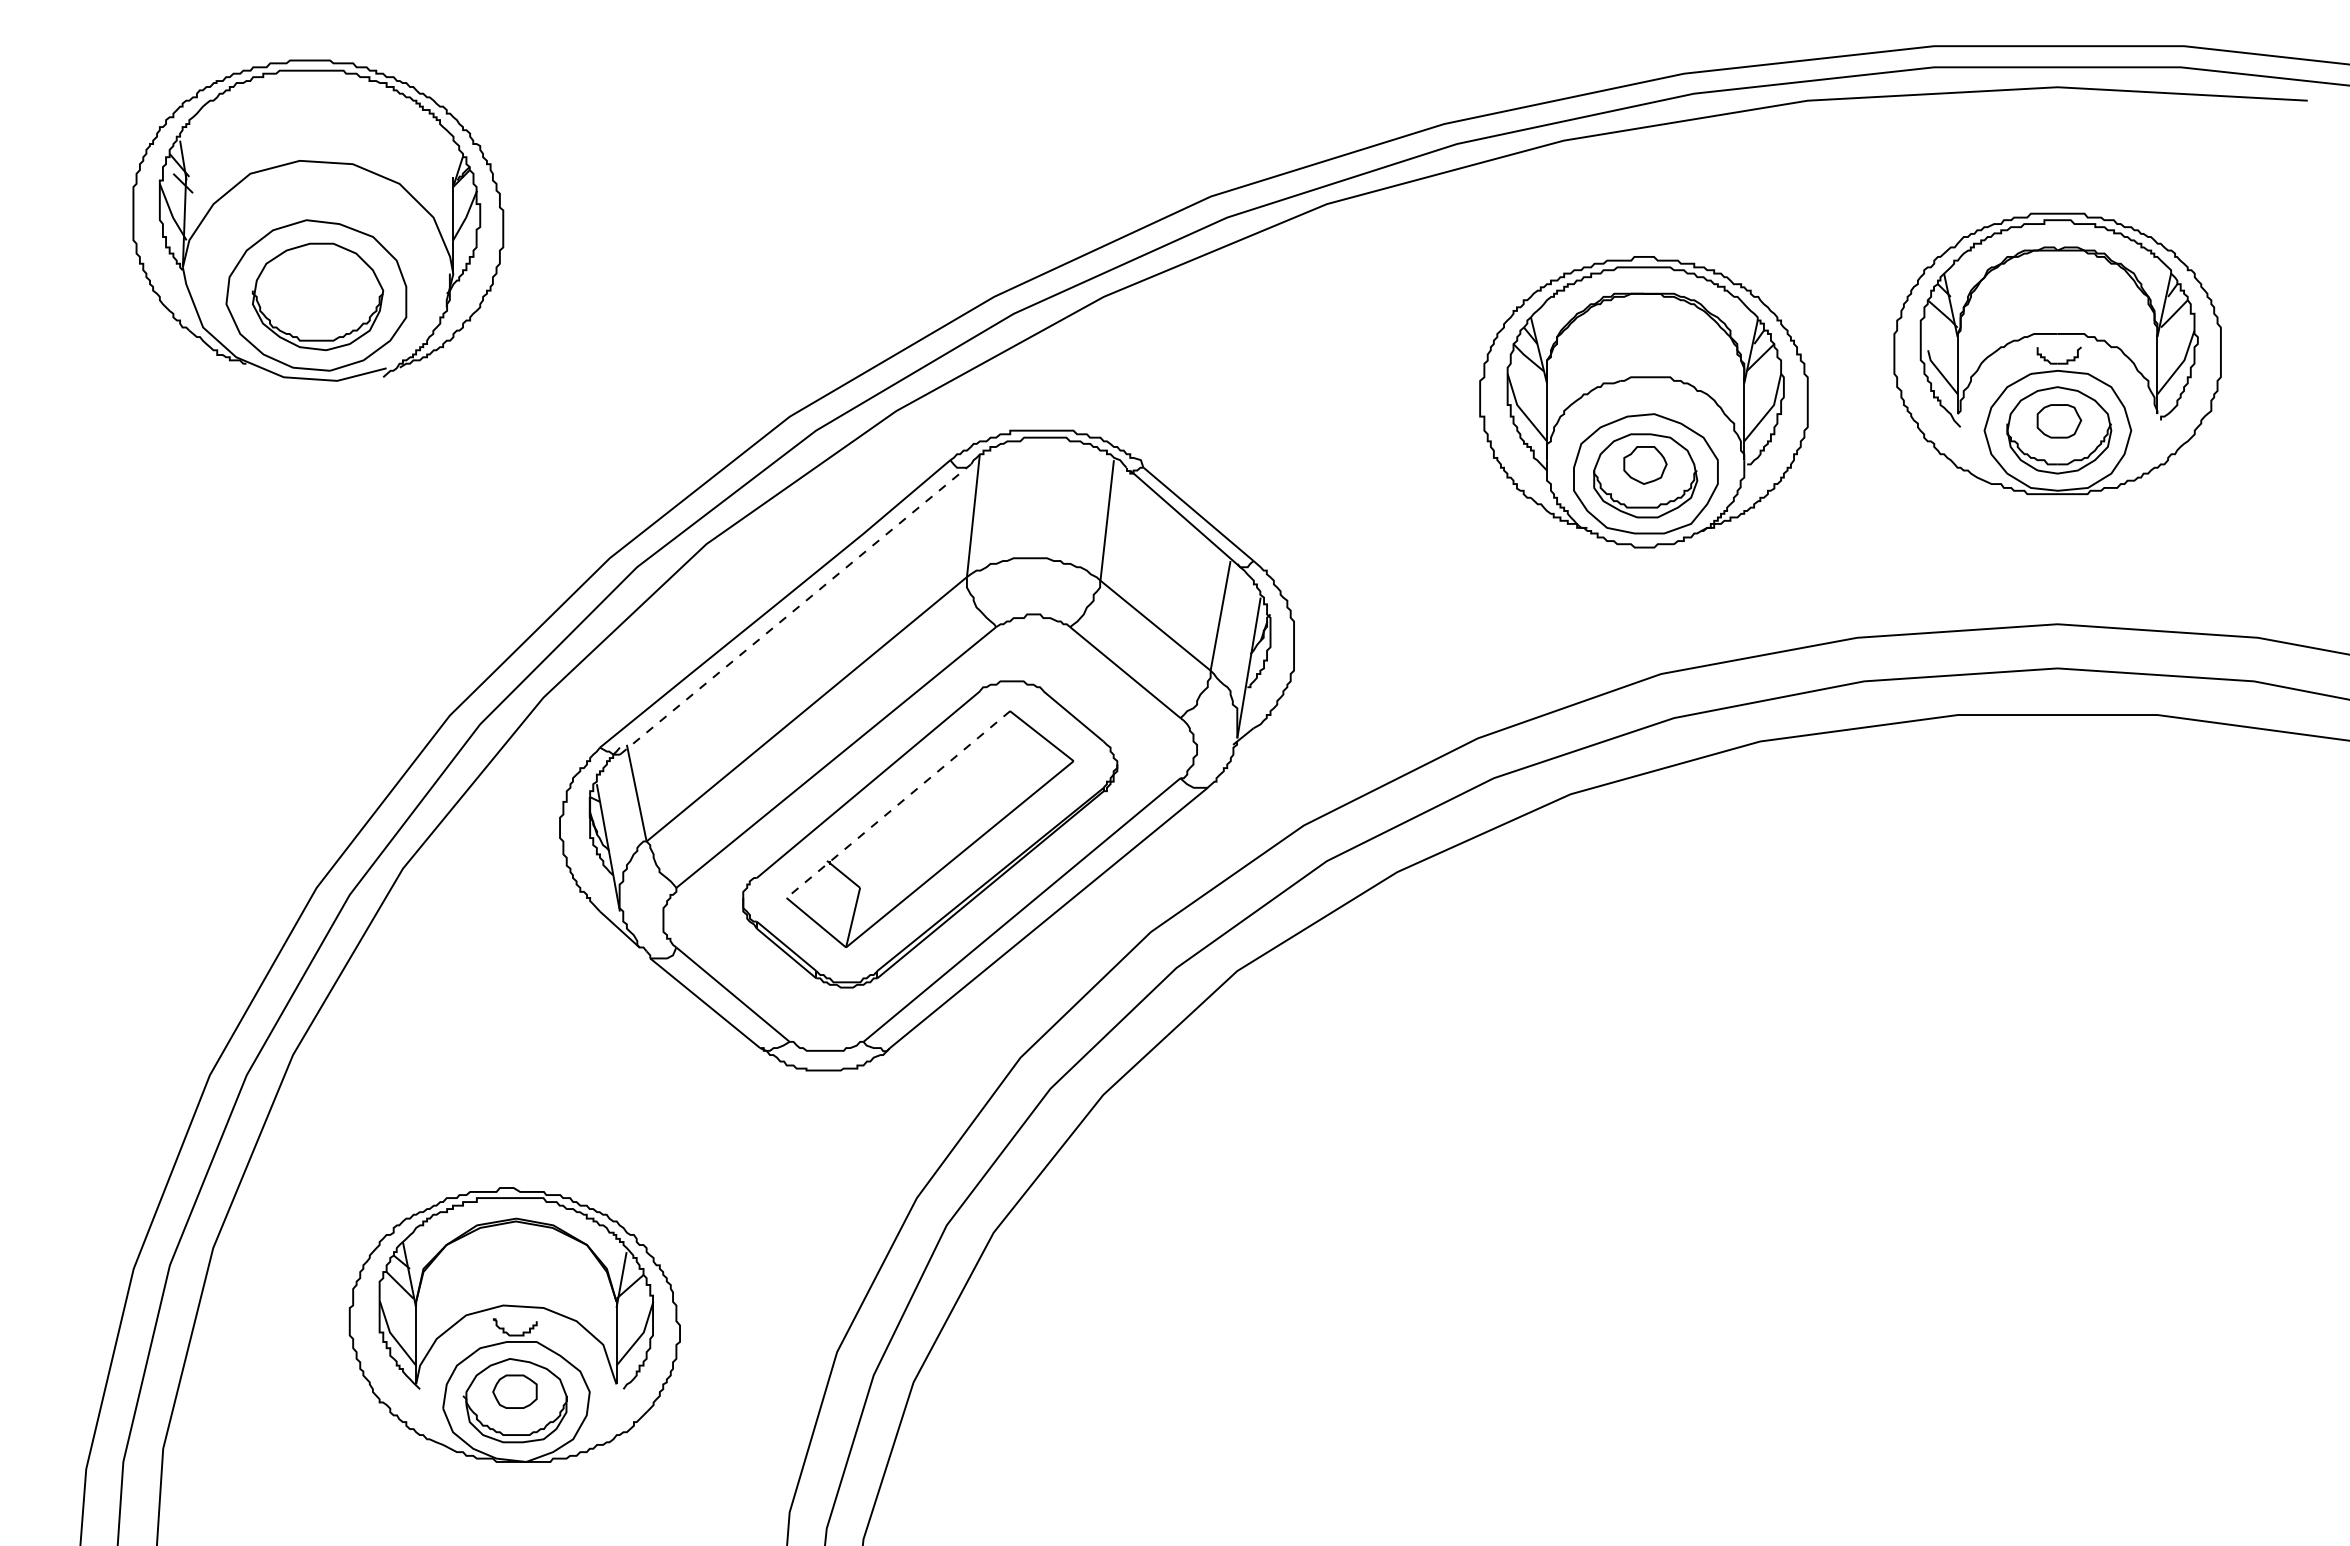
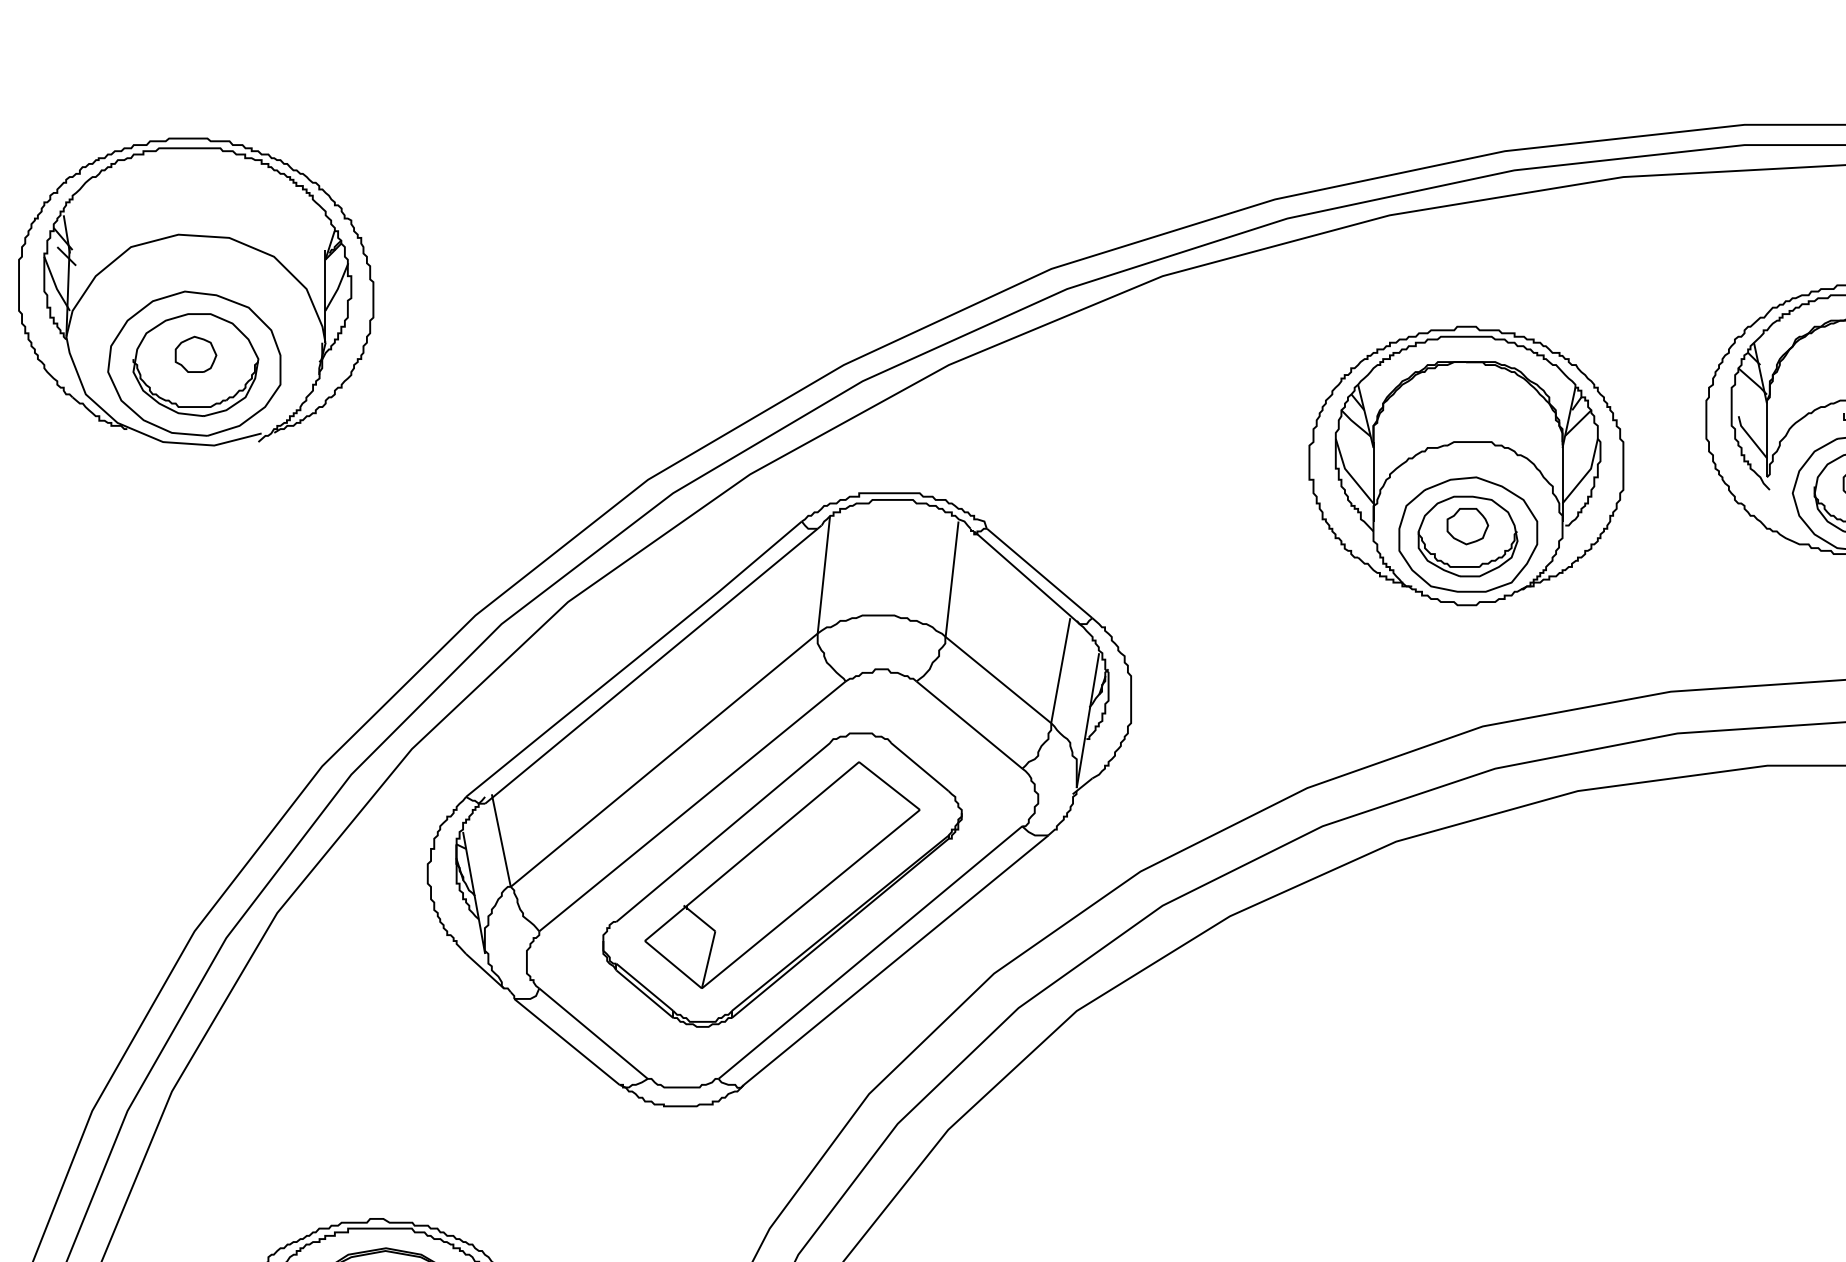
part: (318, 285) -> (196, 354), added
line: (793, 610) -> (651, 665), dashed -> solid
line: (898, 804) -> (752, 851), dashed -> solid

